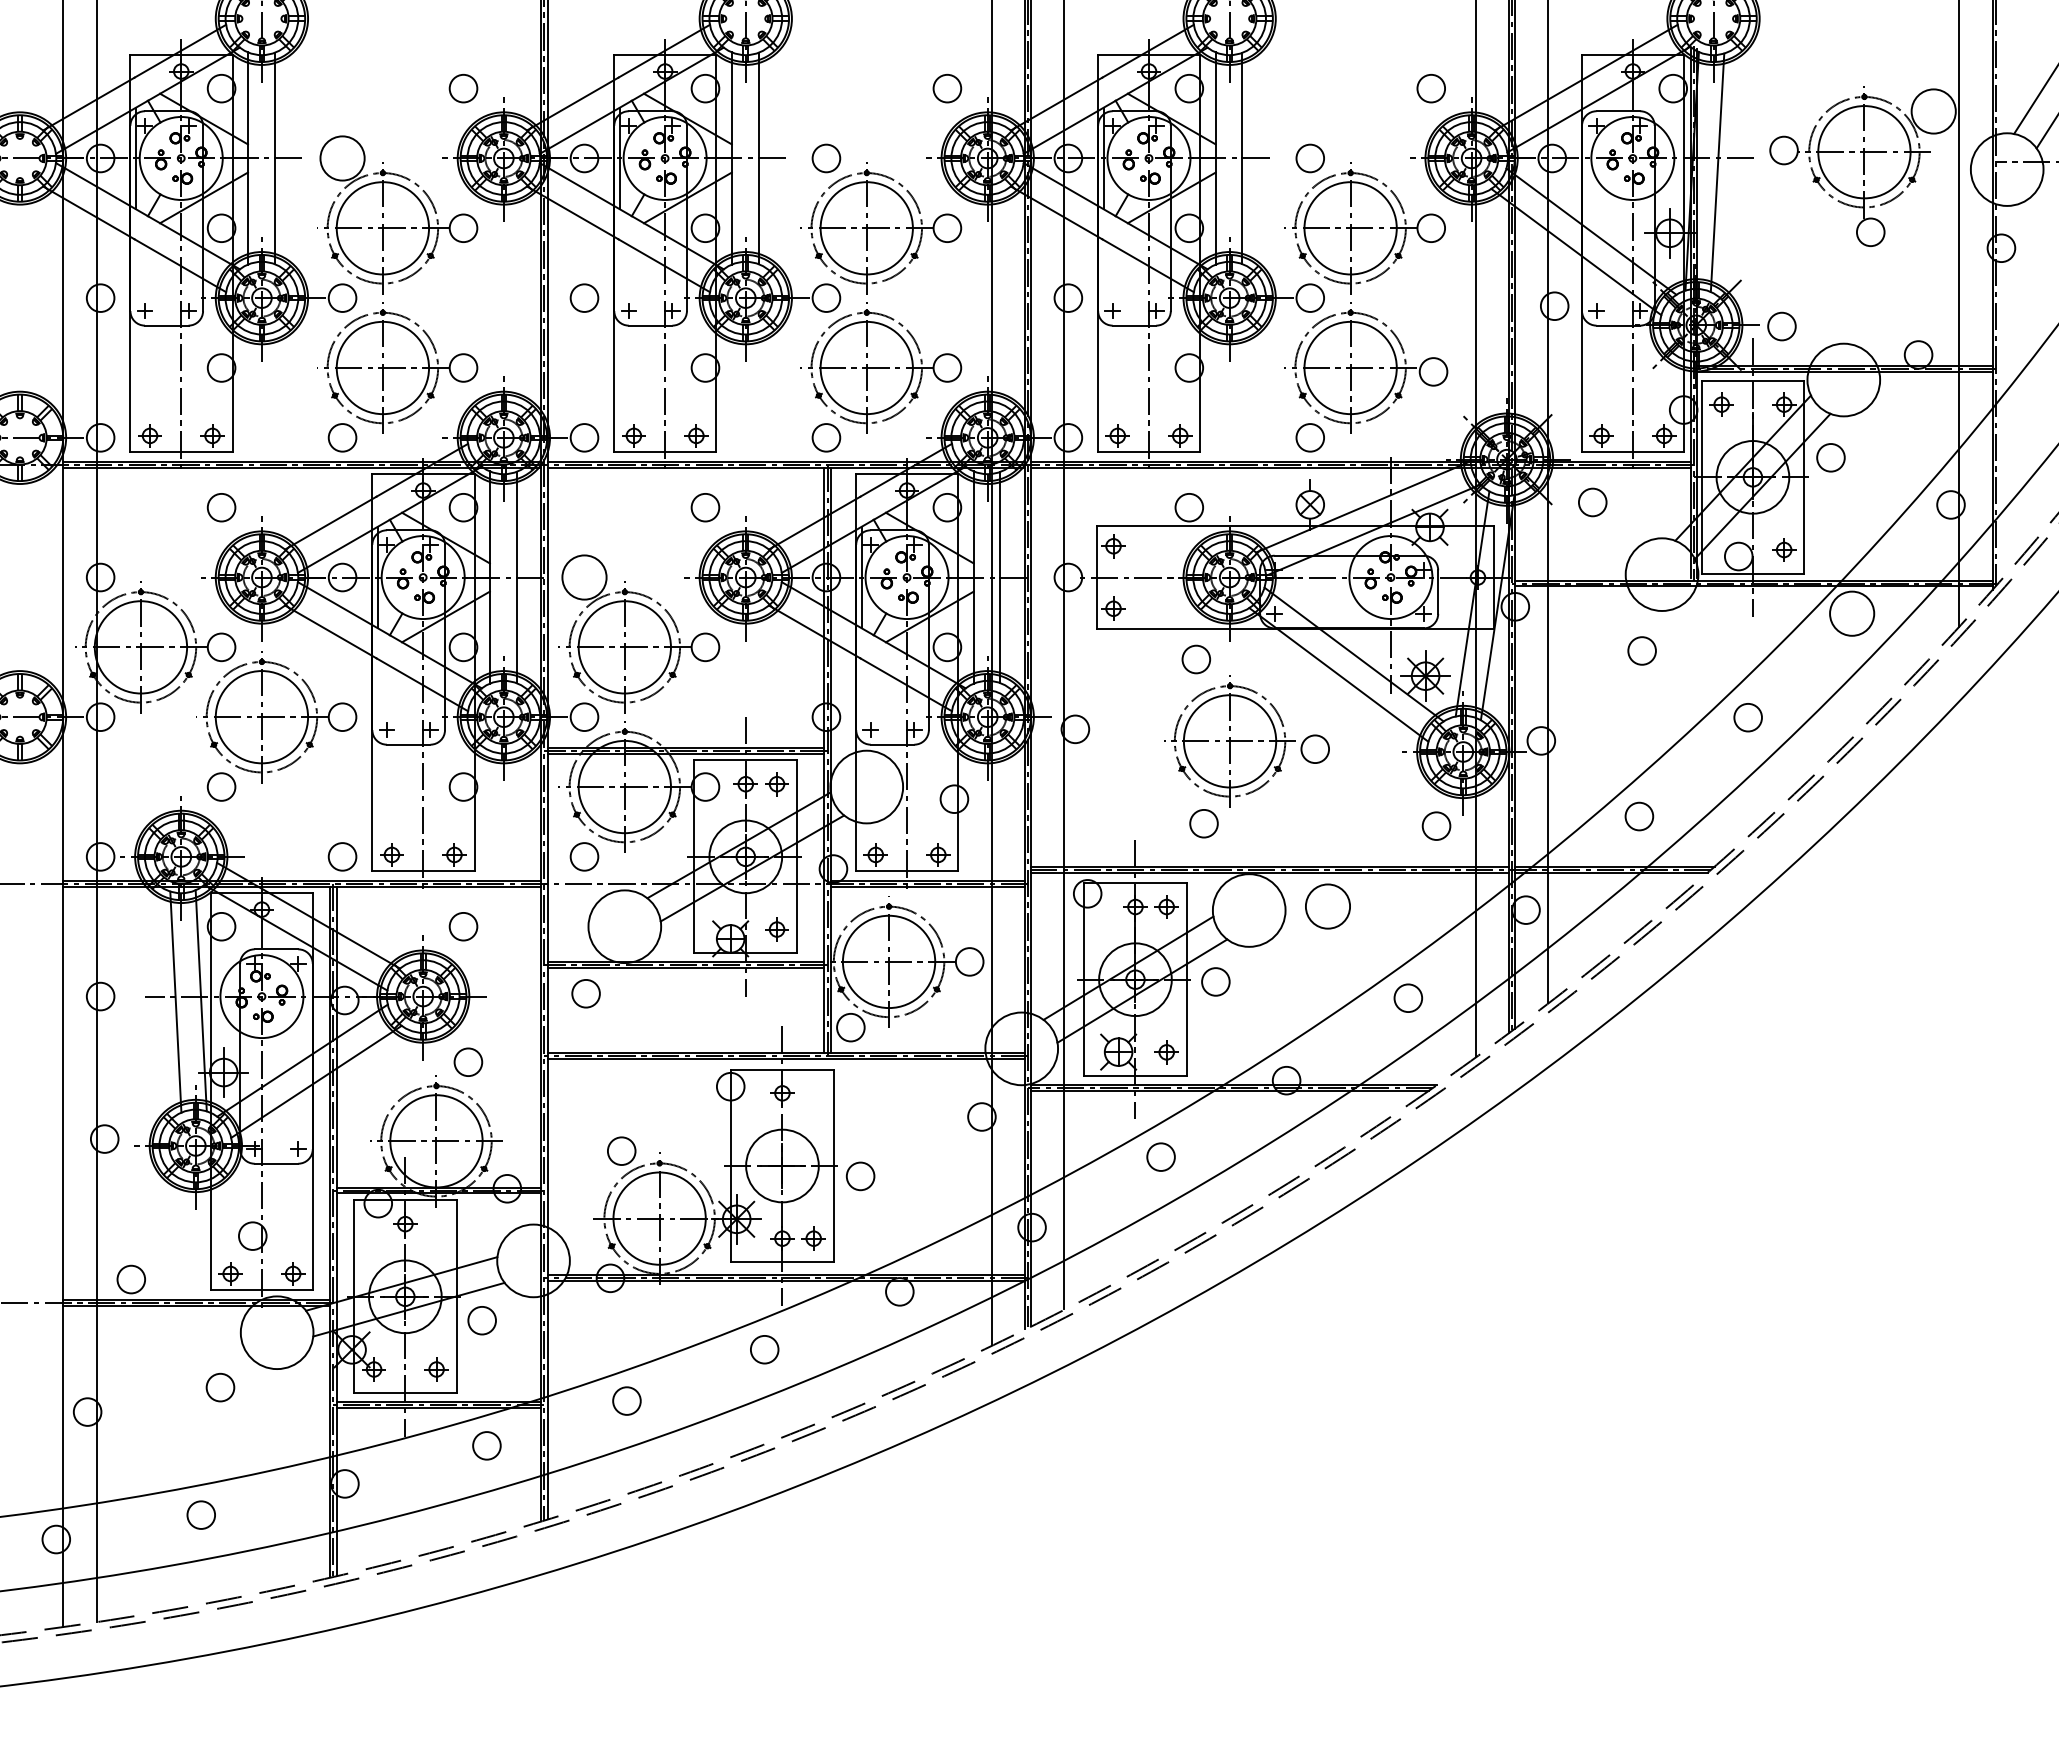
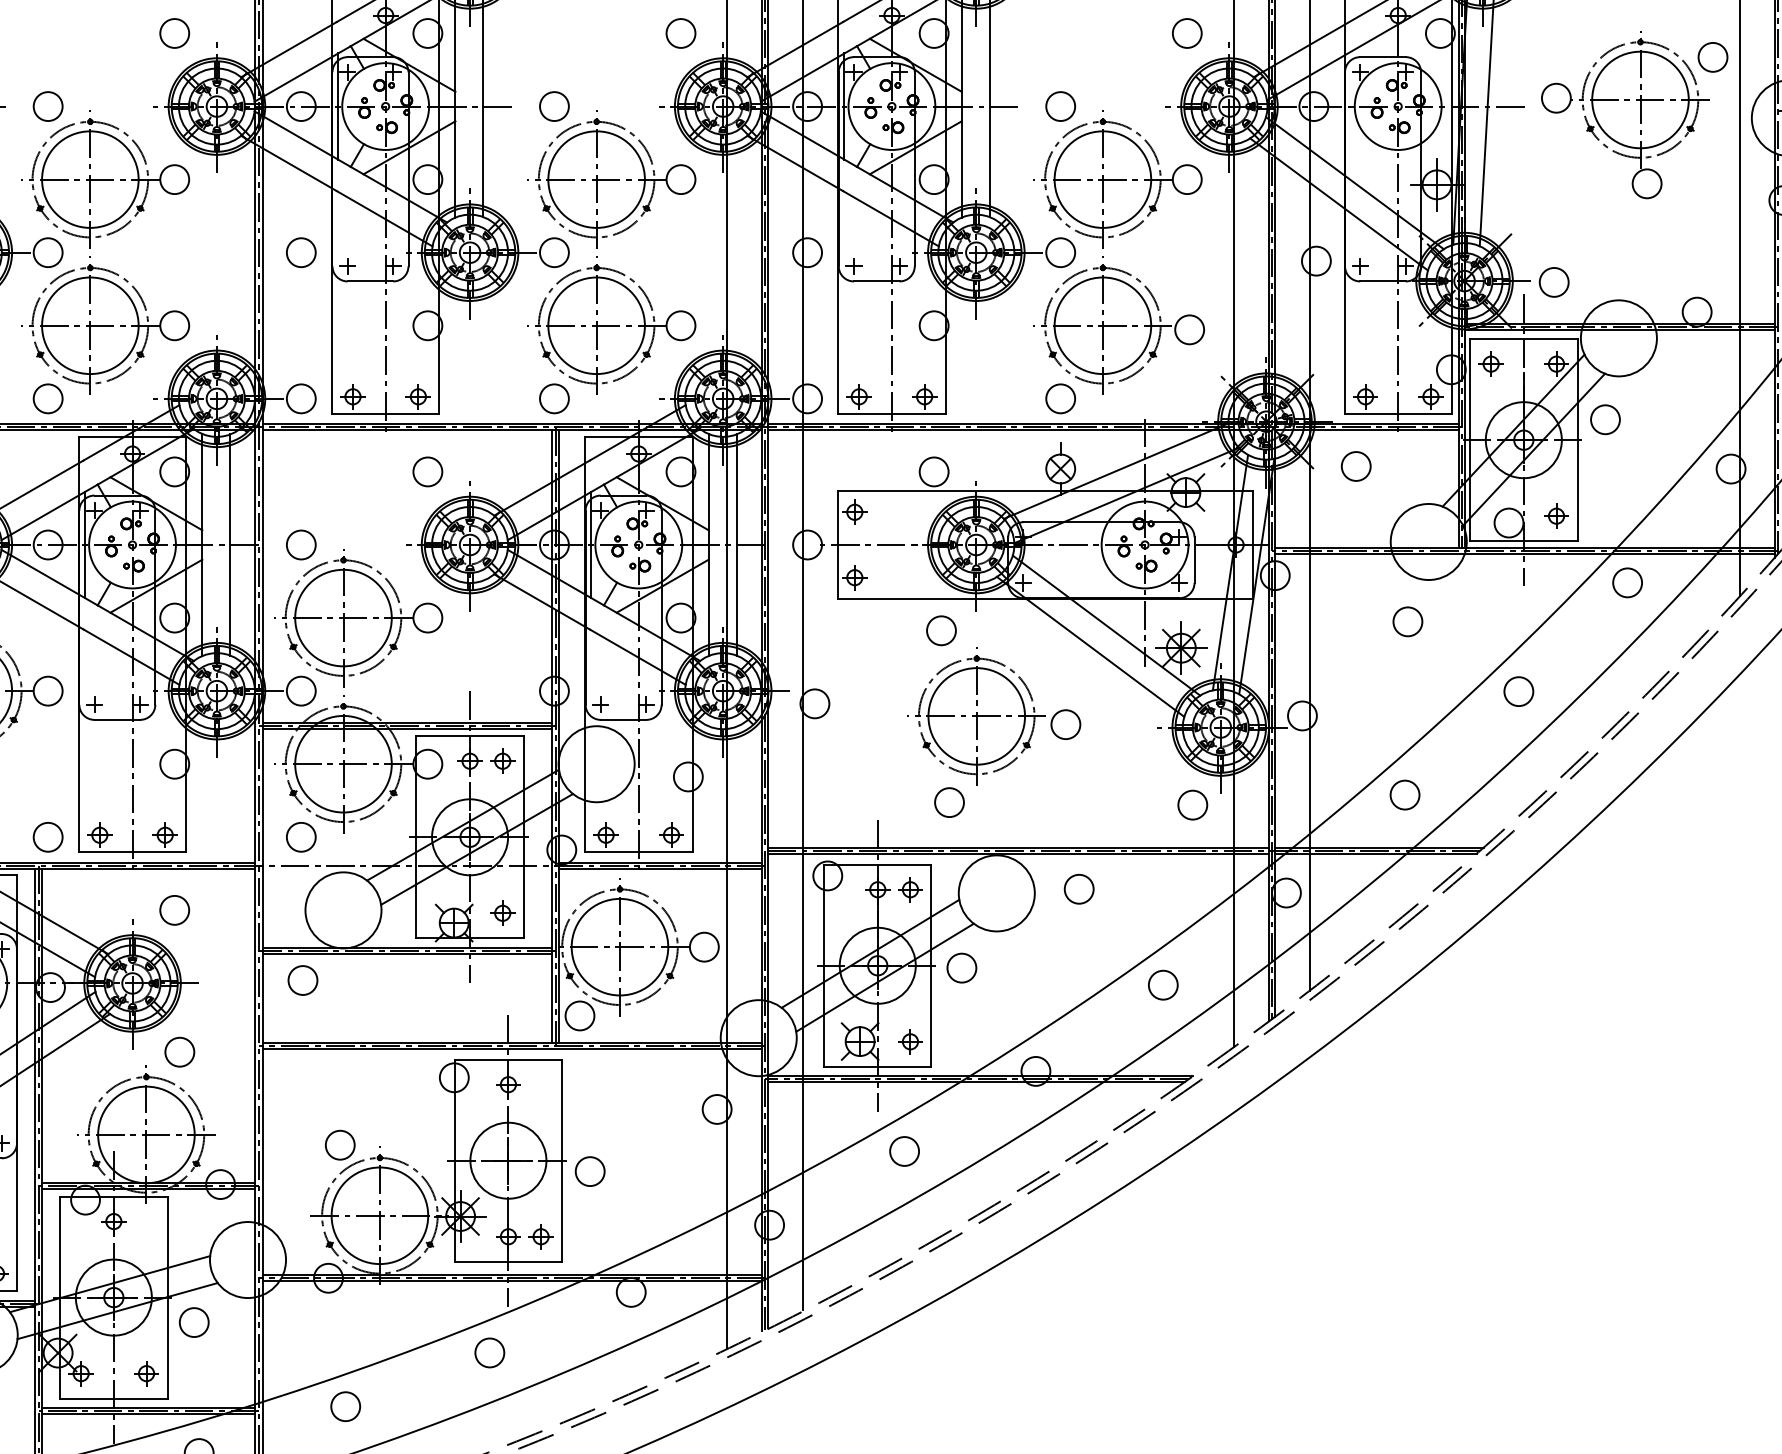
circle: (1933, 111) -> (1712, 57), size x0.62
circle: (342, 158) -> (48, 106), size x0.62
circle: (584, 577) -> (301, 544), size x0.62
circle: (1851, 613) -> (1626, 582), size x0.62
circle: (1327, 906) -> (1078, 889), size x0.62

